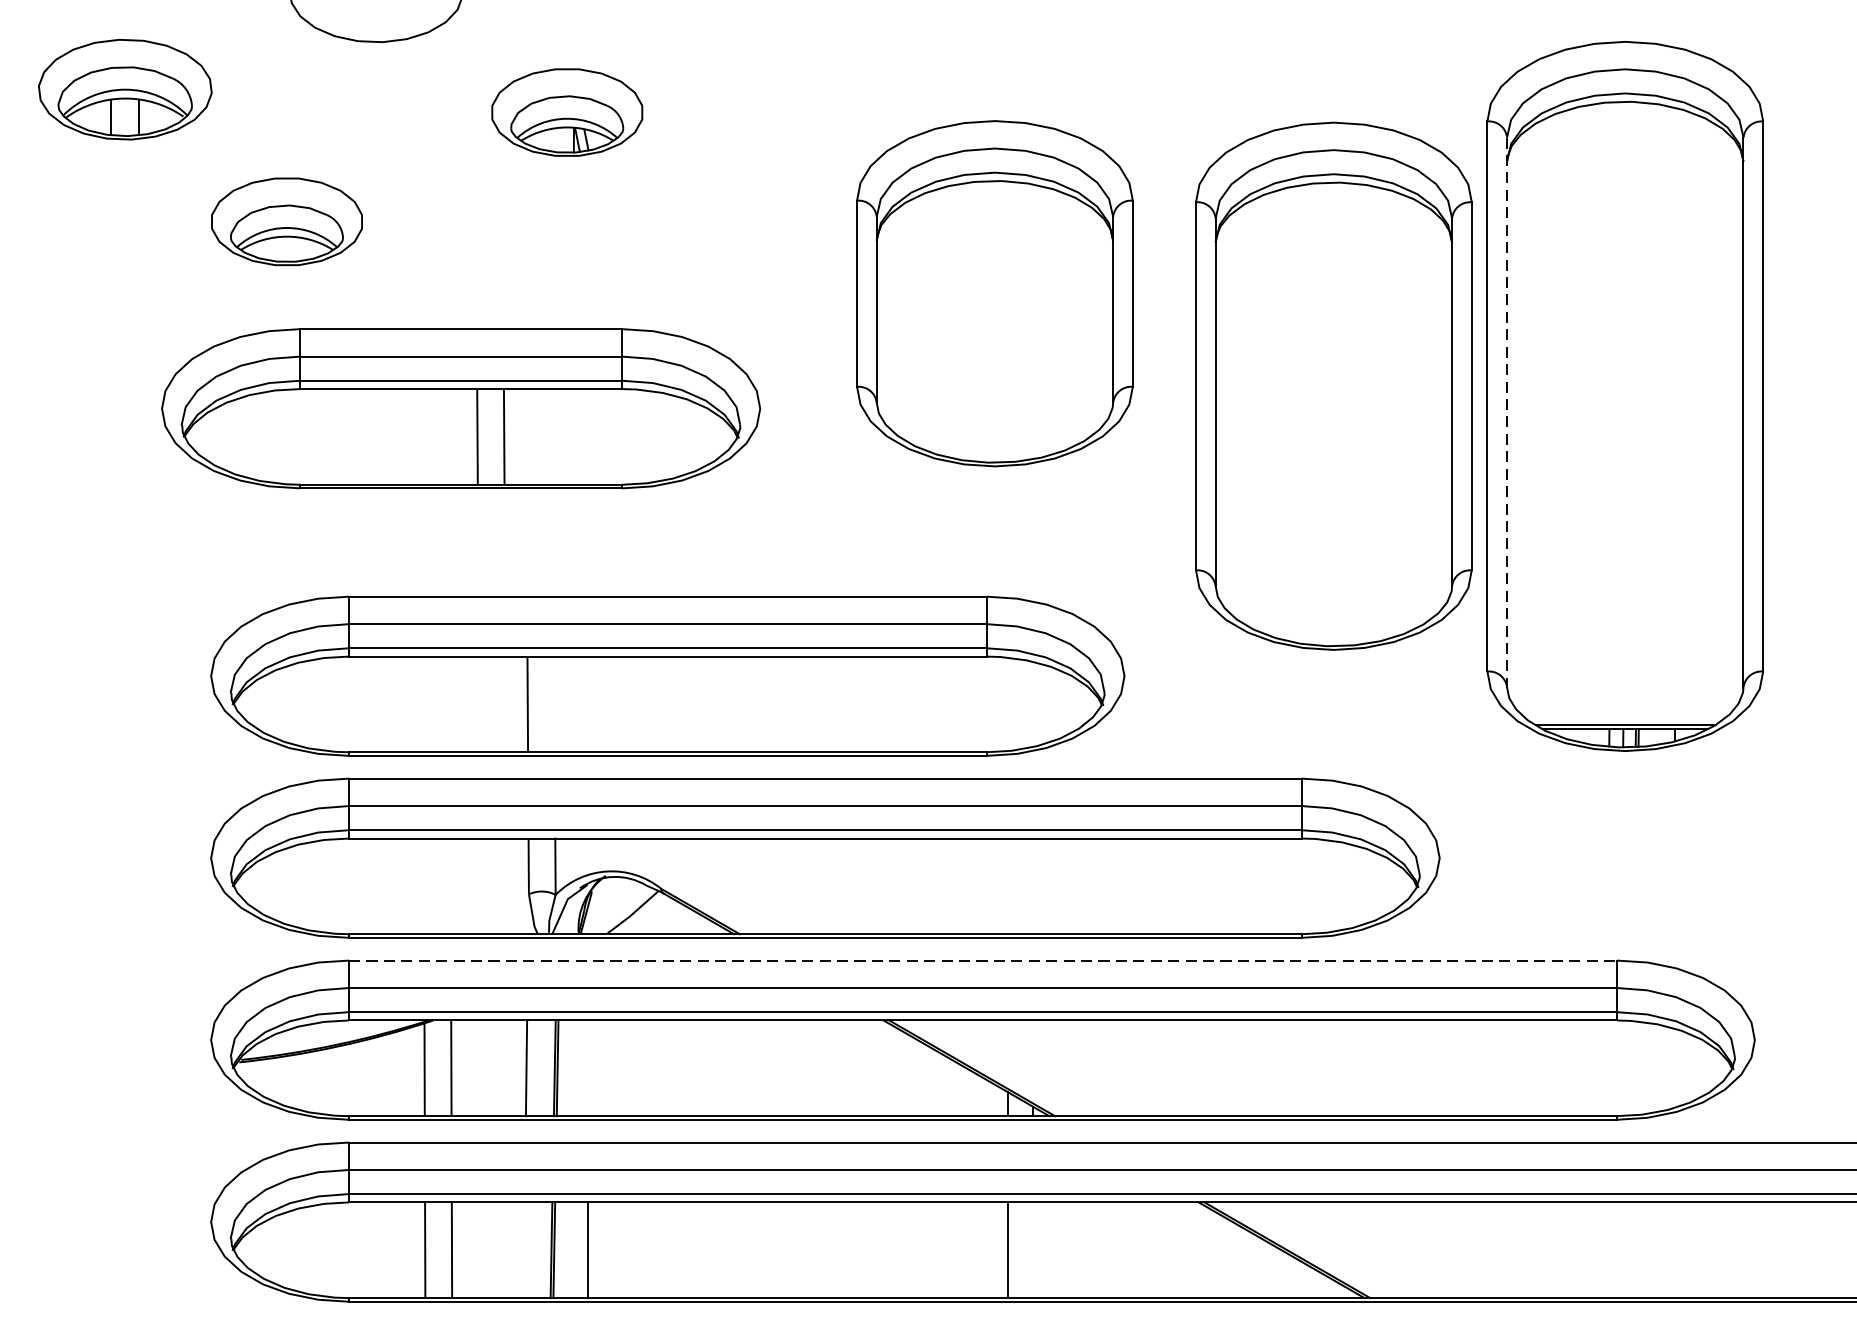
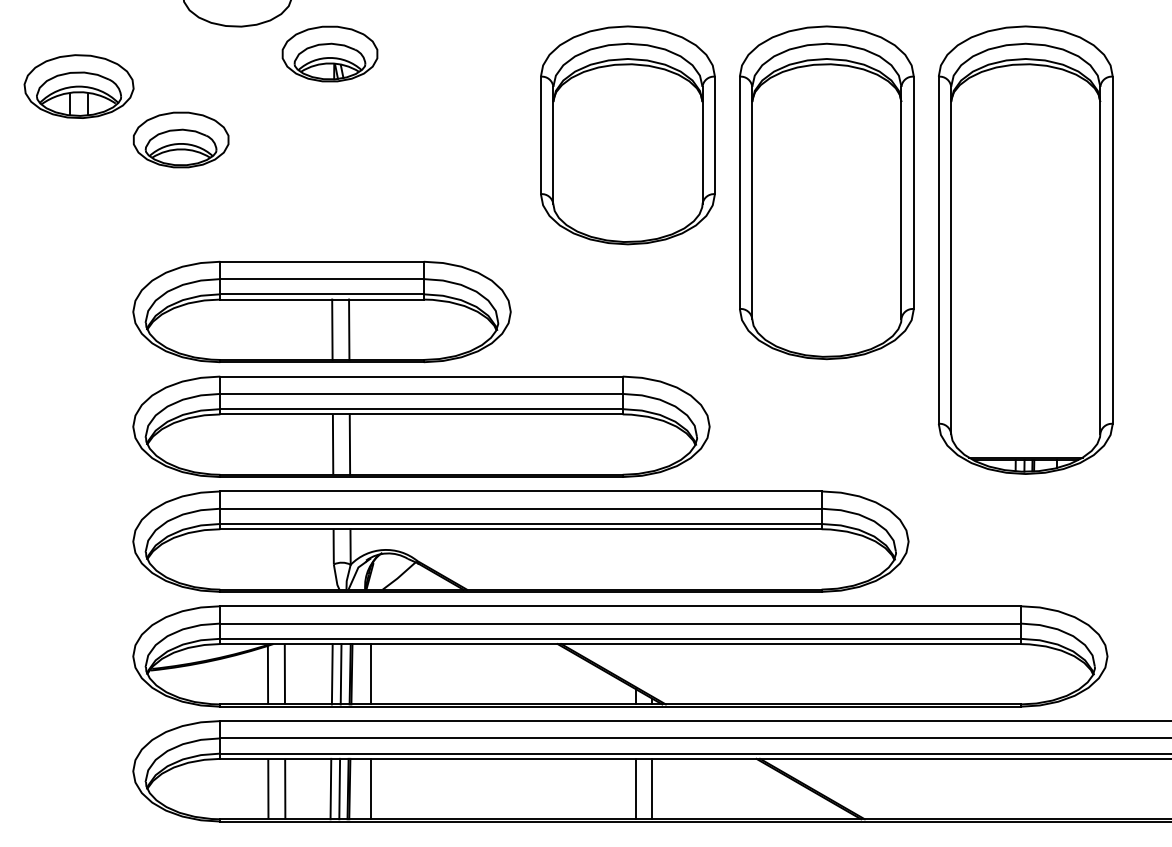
part: (124, 89) -> (78, 86), moved
part: (566, 111) -> (329, 53), moved
part: (994, 293) -> (627, 135), moved
part: (1333, 385) -> (826, 192), moved
part: (460, 407) -> (321, 311), moved
line: (1507, 412) -> (951, 260), dashed -> solid
line: (553, 704) -> (349, 444), added
line: (983, 960) -> (620, 606), dashed -> solid
line: (539, 1068) -> (340, 674), added
line: (588, 1068) -> (371, 674), added
line: (523, 1249) -> (330, 788), added
line: (537, 1249) -> (339, 788), added
line: (1033, 1249) -> (652, 788), added

